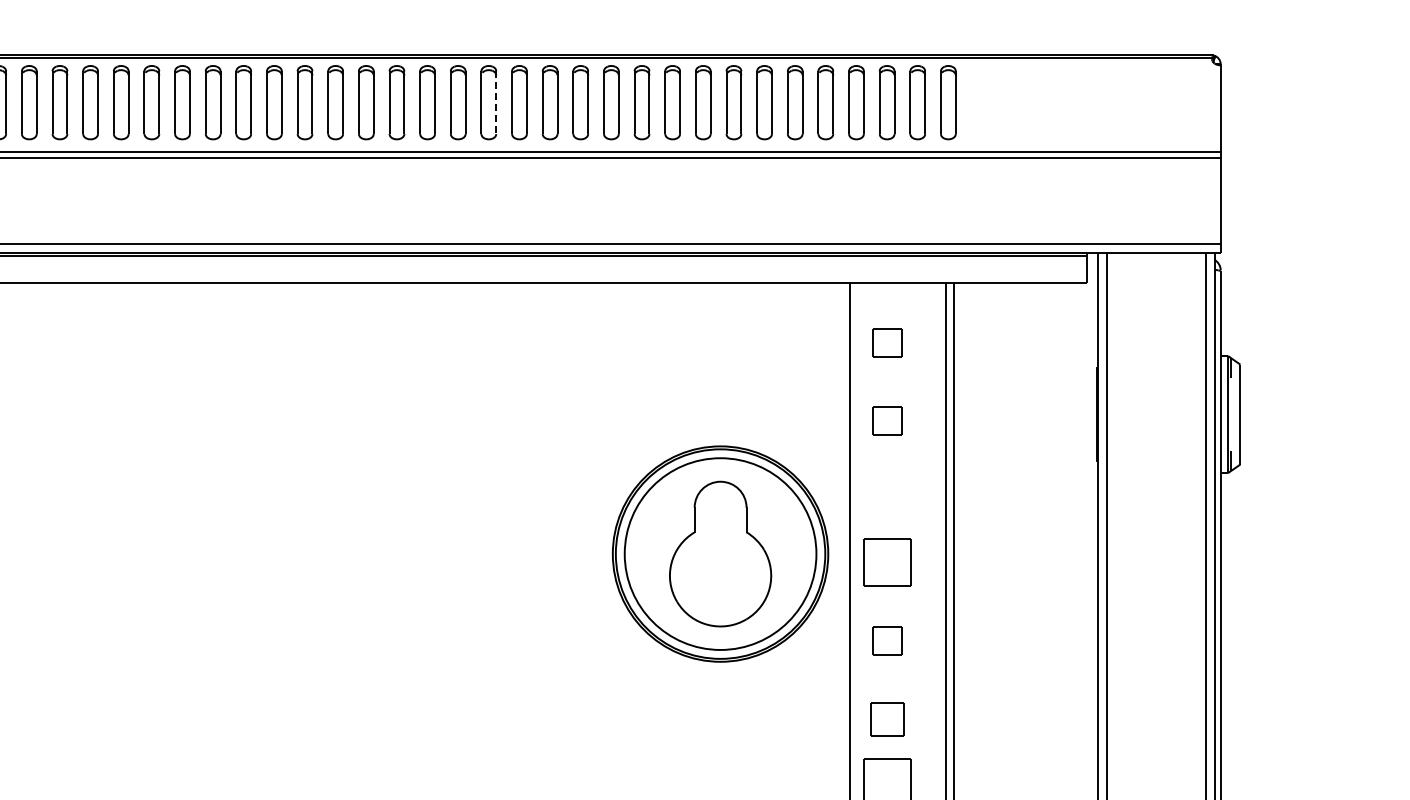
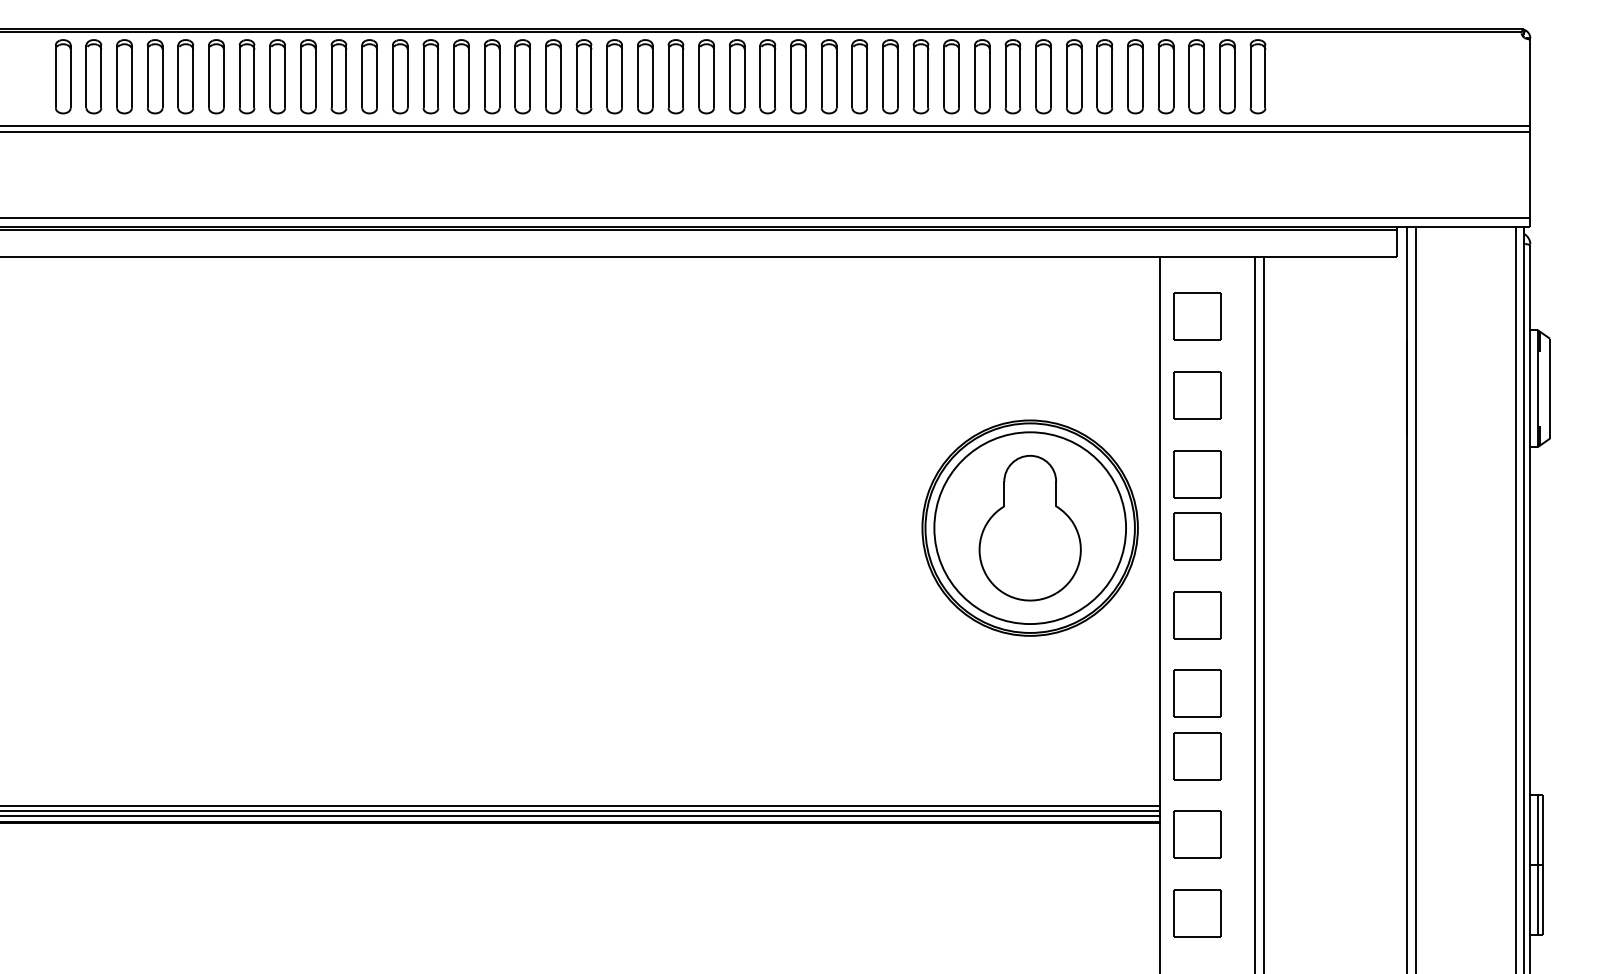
line: (495, 103) -> (805, 77), dashed -> solid
part: (887, 342) -> (1197, 316), size x1.67
part: (887, 421) -> (1197, 395), size x1.67
part: (887, 500) -> (1197, 474), added
part: (887, 641) -> (1197, 615), size x1.67
part: (887, 719) -> (1197, 693), size x1.43

